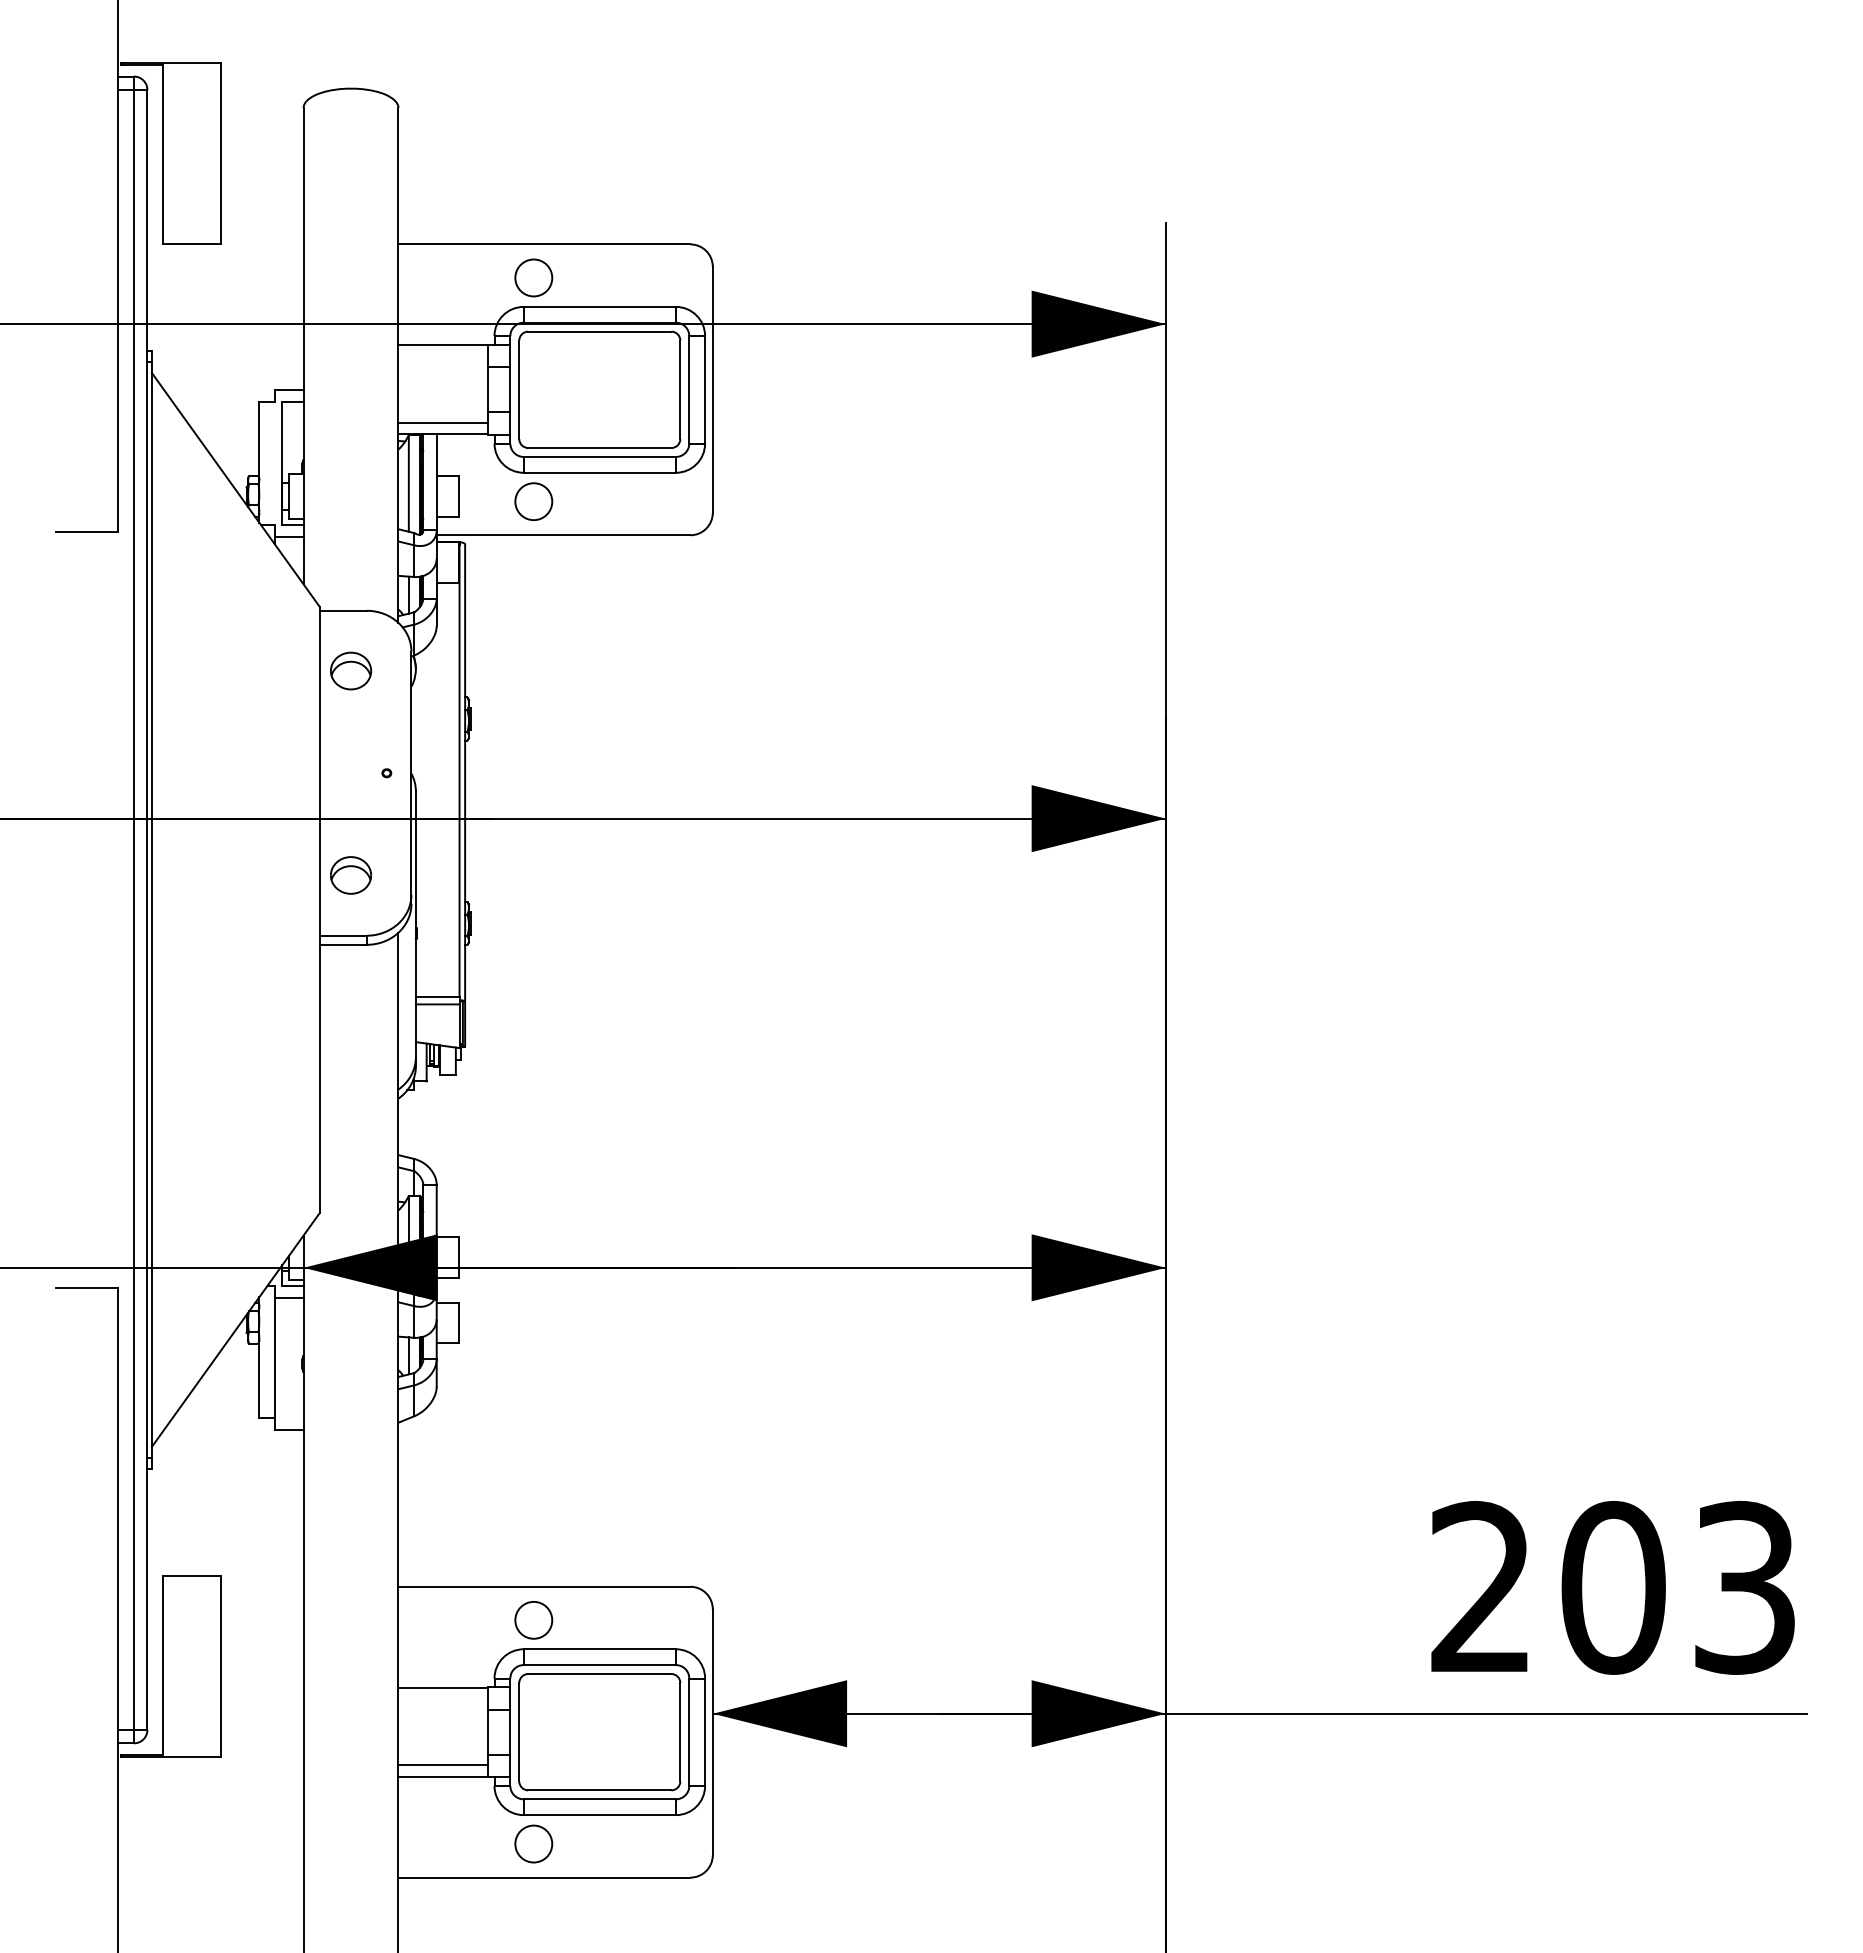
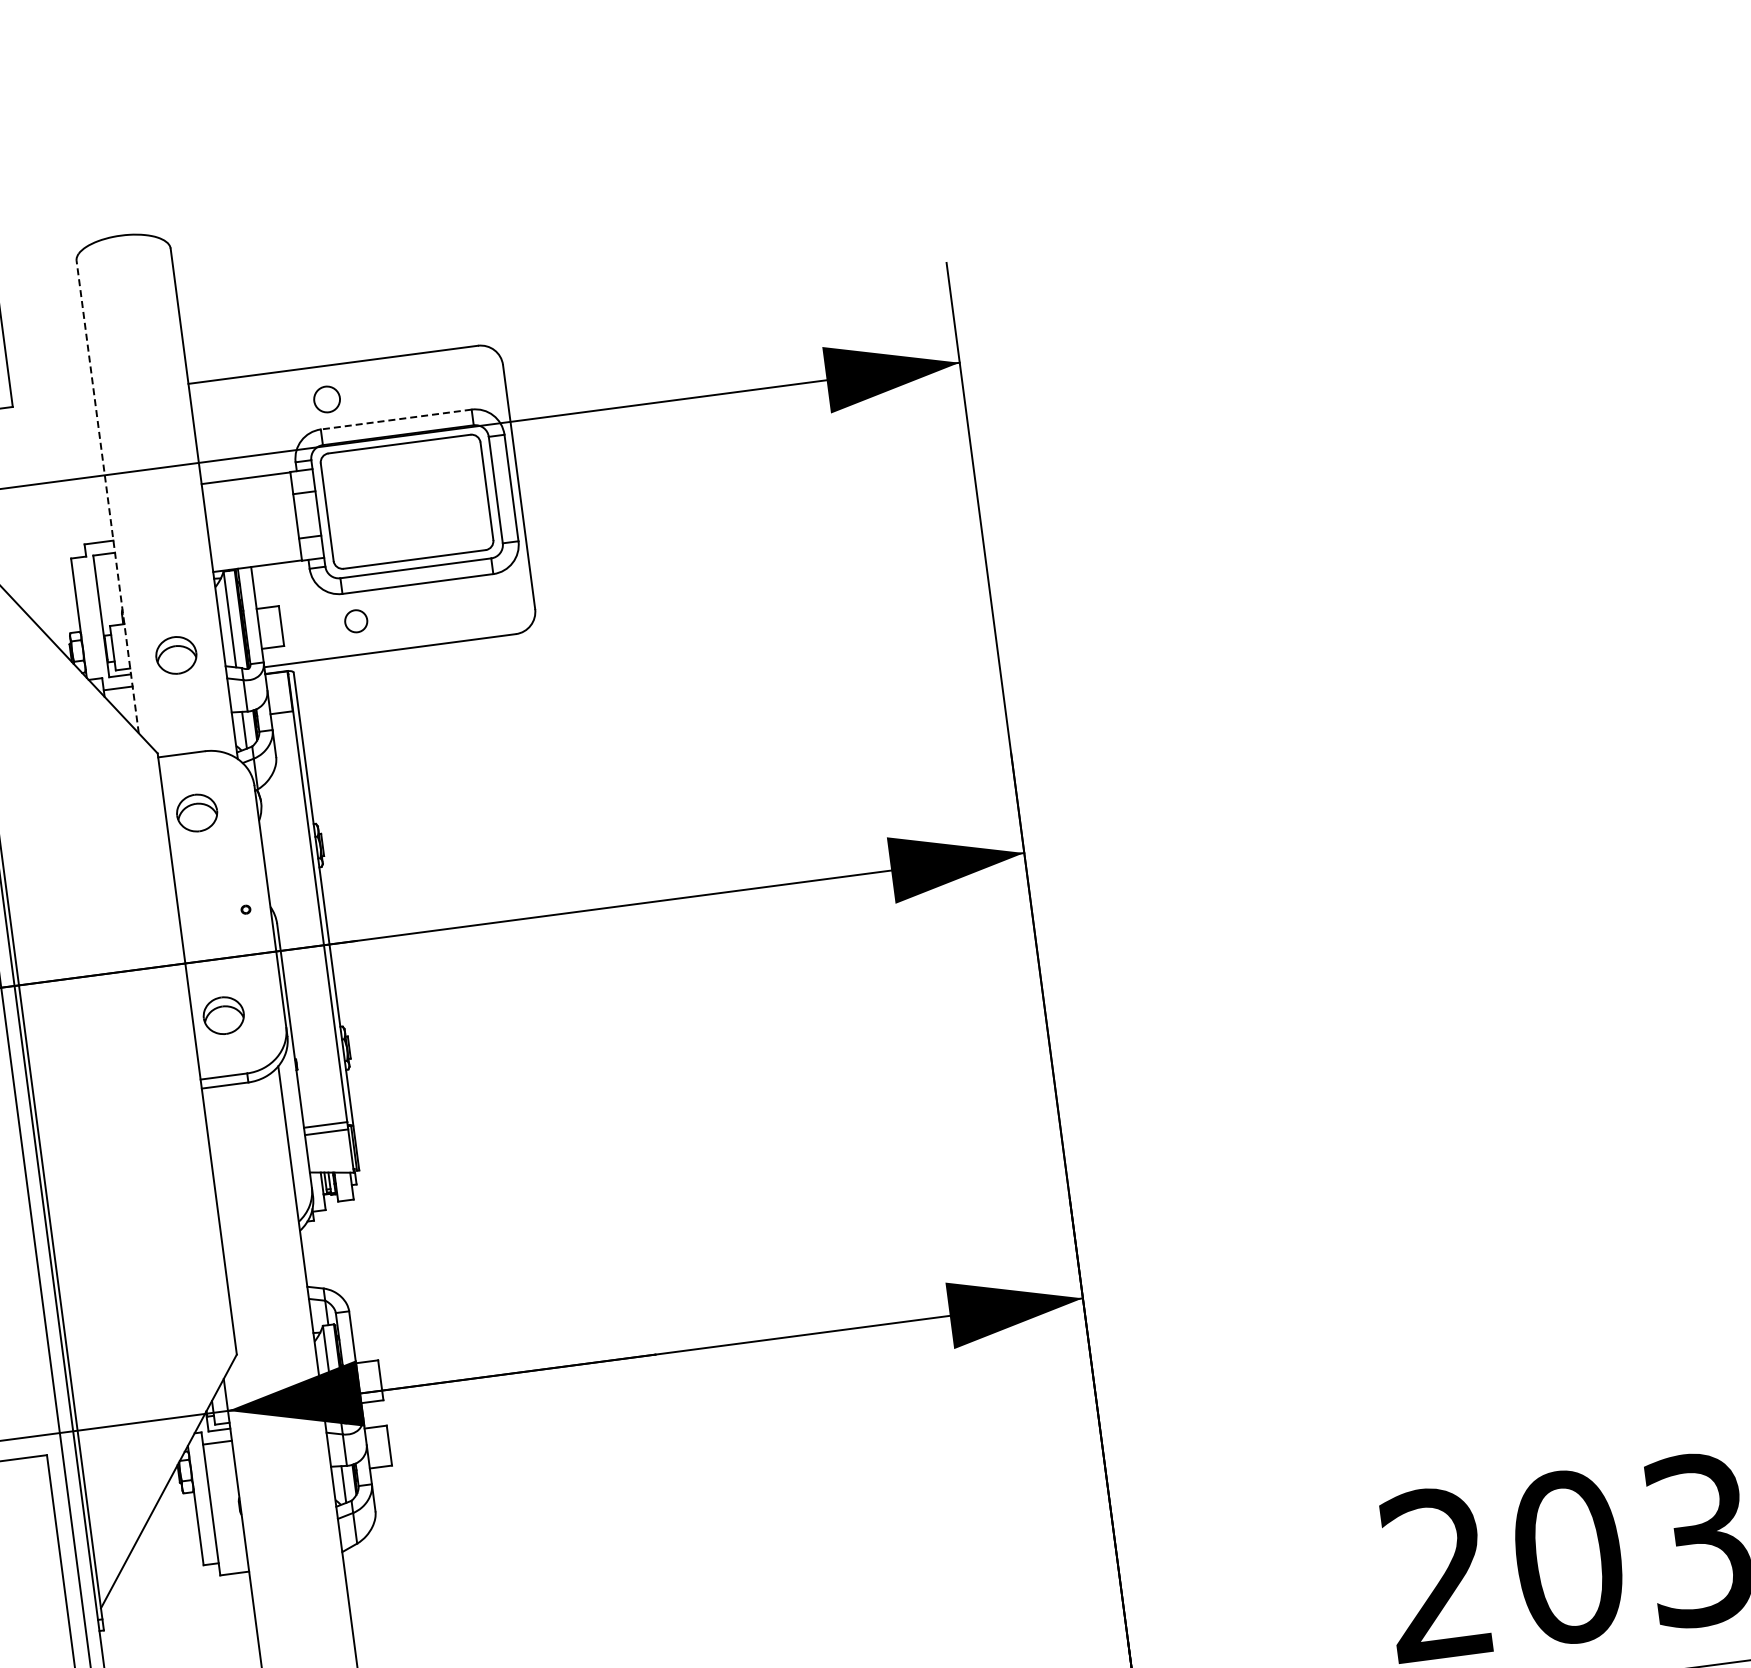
circle: (533, 277) -> (326, 399), size x0.7
line: (599, 306) -> (395, 419), solid -> dashed
line: (303, 345) -> (107, 496), solid -> dashed
line: (442, 423) -> (255, 555), removed
circle: (533, 501) -> (355, 621), size x0.6
part: (350, 511) -> (175, 654), added

